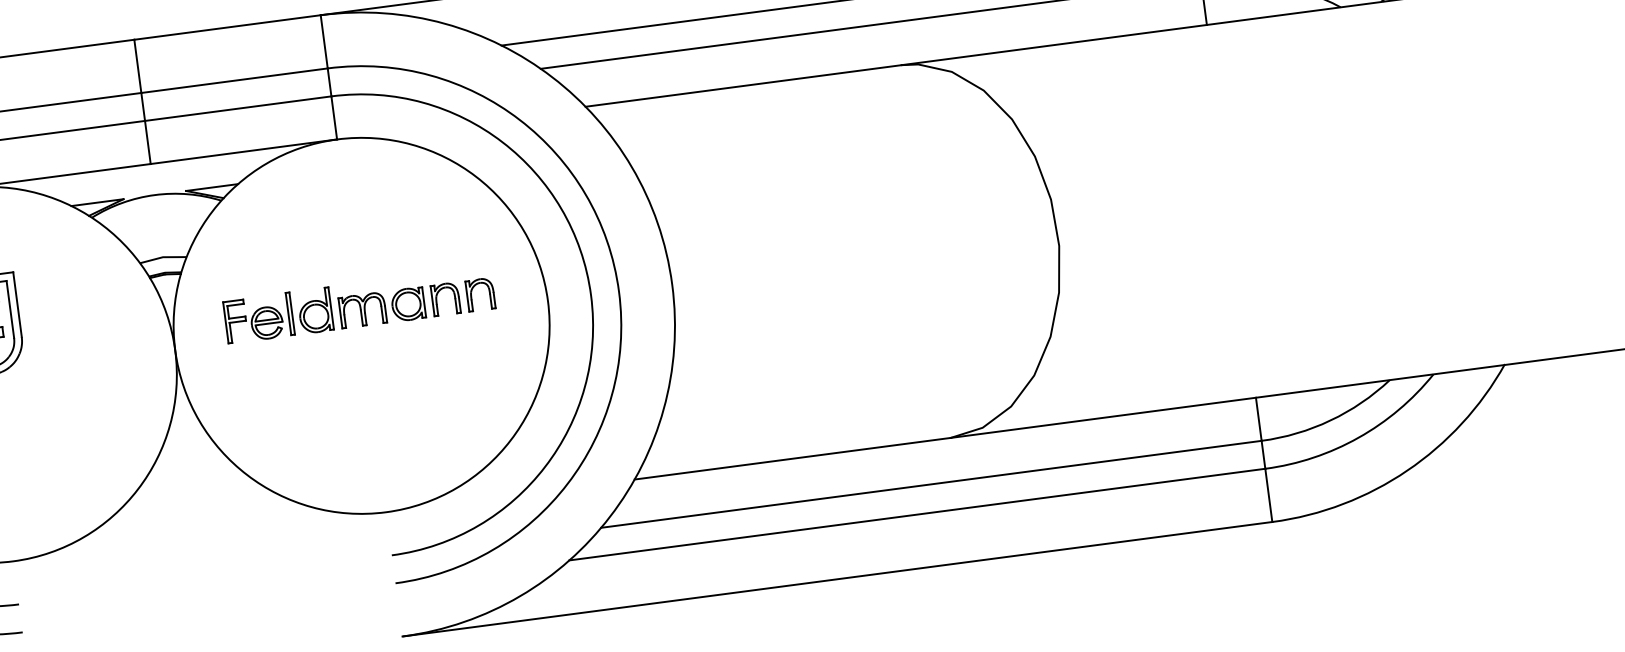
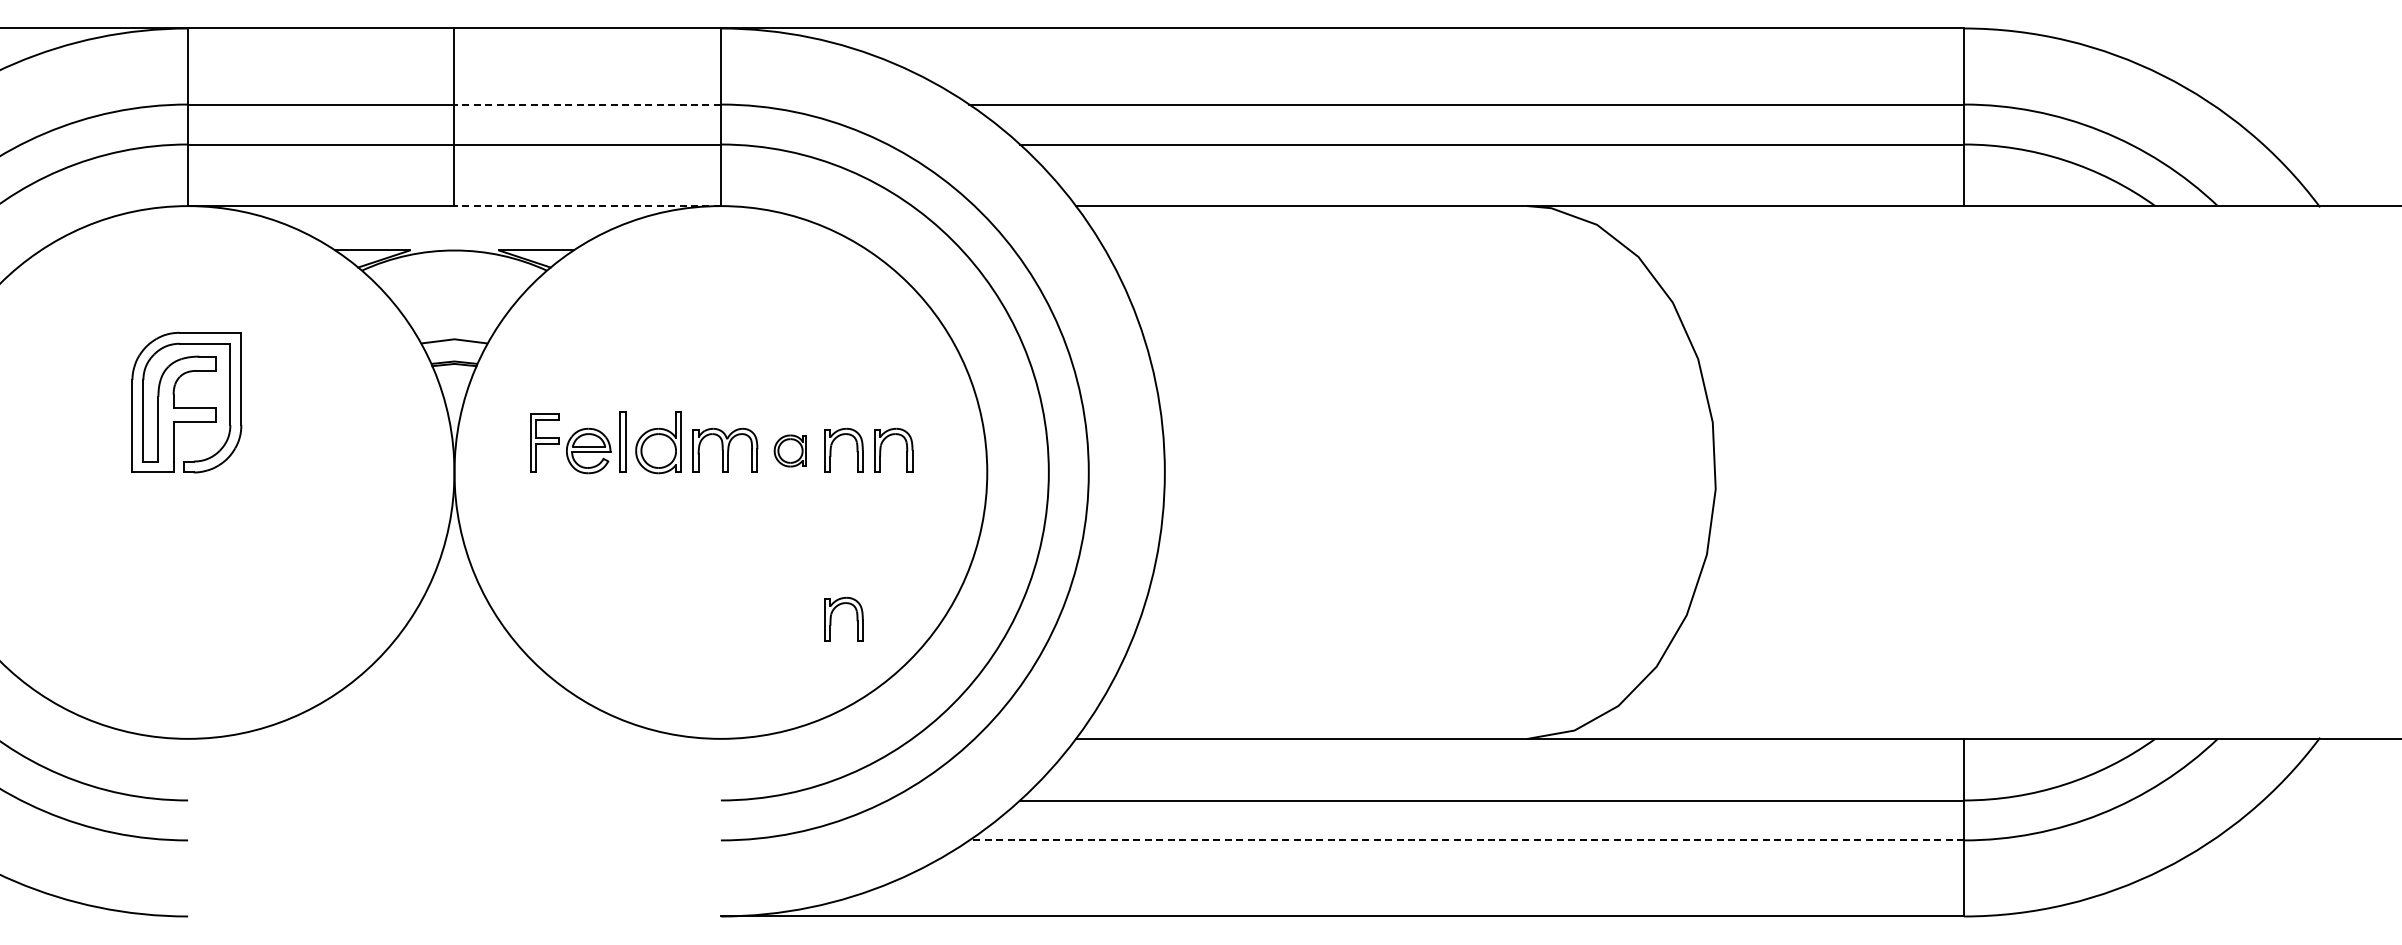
line: (234, 80) -> (587, 104), solid -> dashed
line: (243, 152) -> (587, 206), solid -> dashed
part: (408, 304) -> (790, 450), size x0.7
part: (452, 414) -> (832, 614), added
line: (917, 514) -> (1466, 840), solid -> dashed

